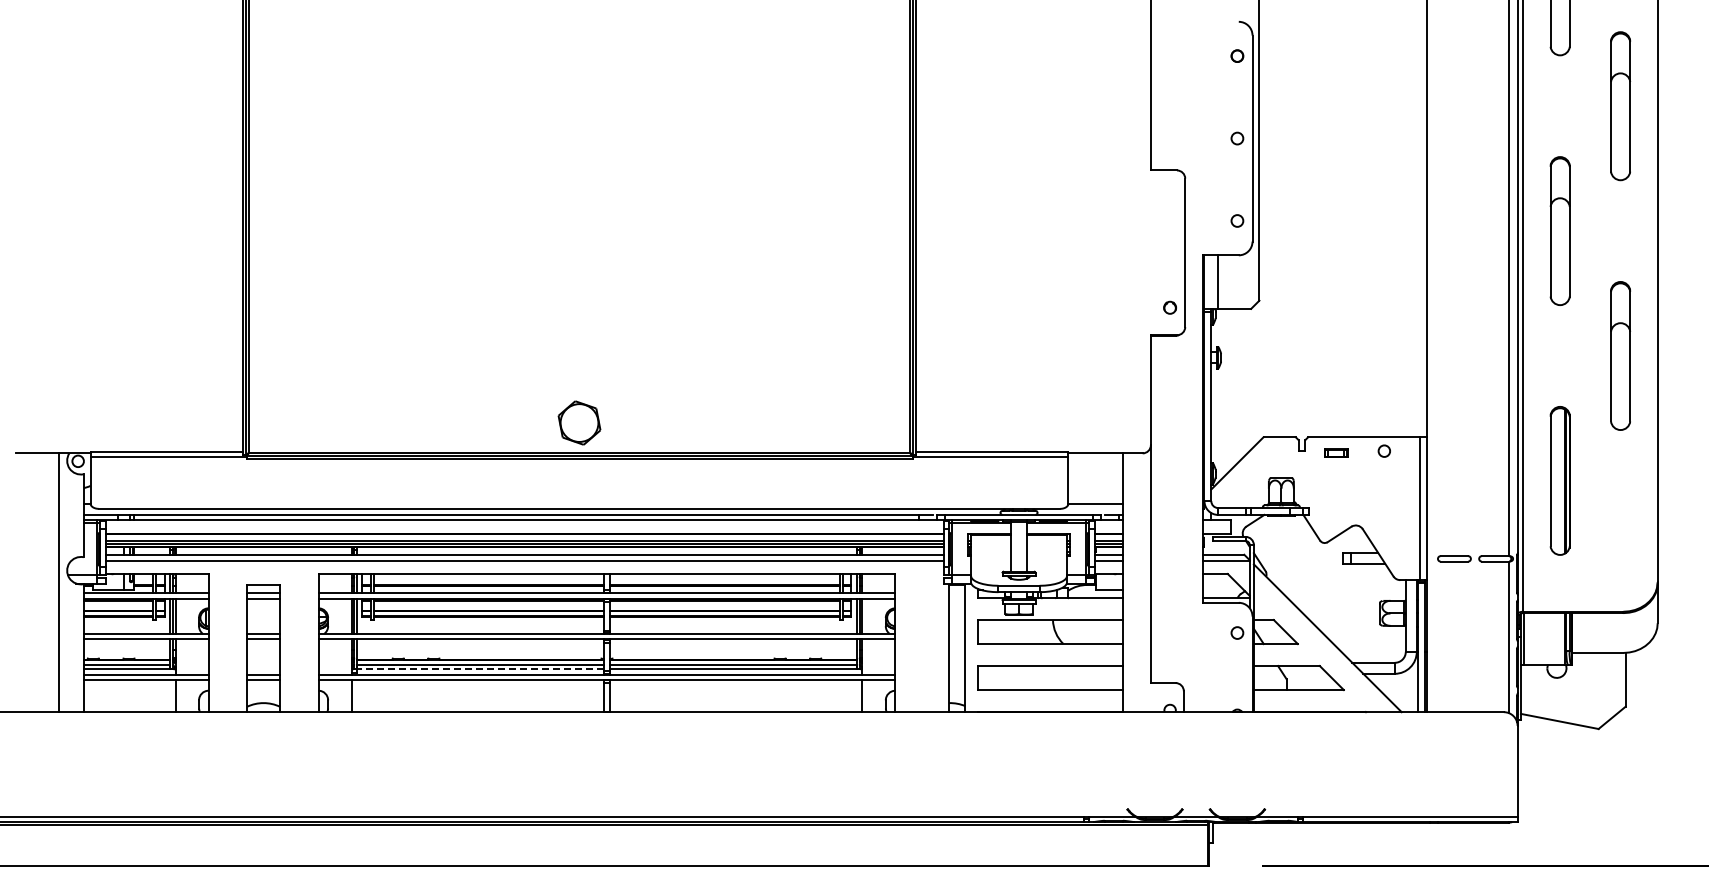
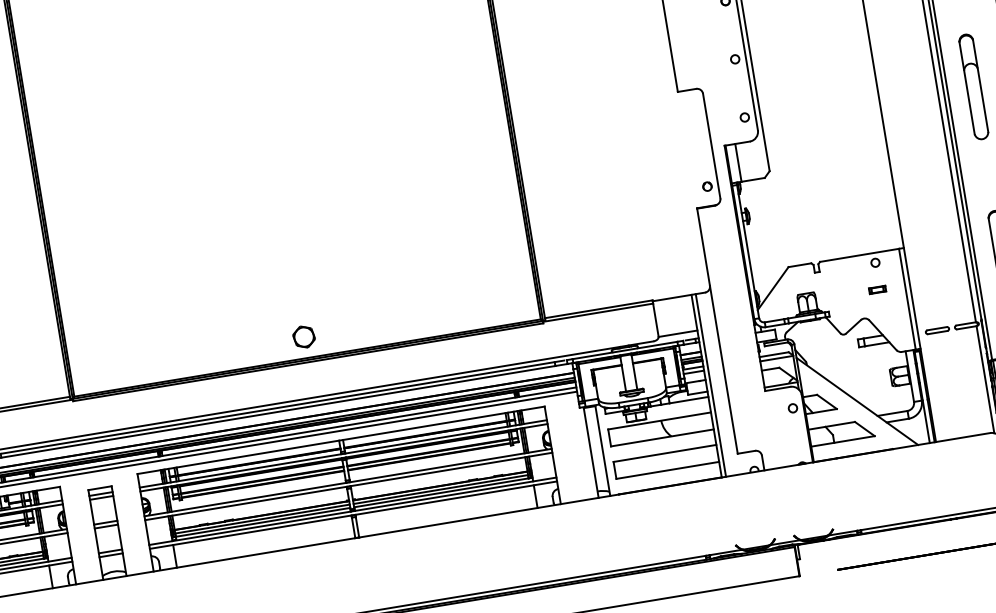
part: (579, 423) -> (304, 337), size x0.71
part: (1336, 452) -> (877, 289), moved
line: (1129, 582) -> (710, 385), added
line: (480, 669) -> (263, 522), dashed -> solid

